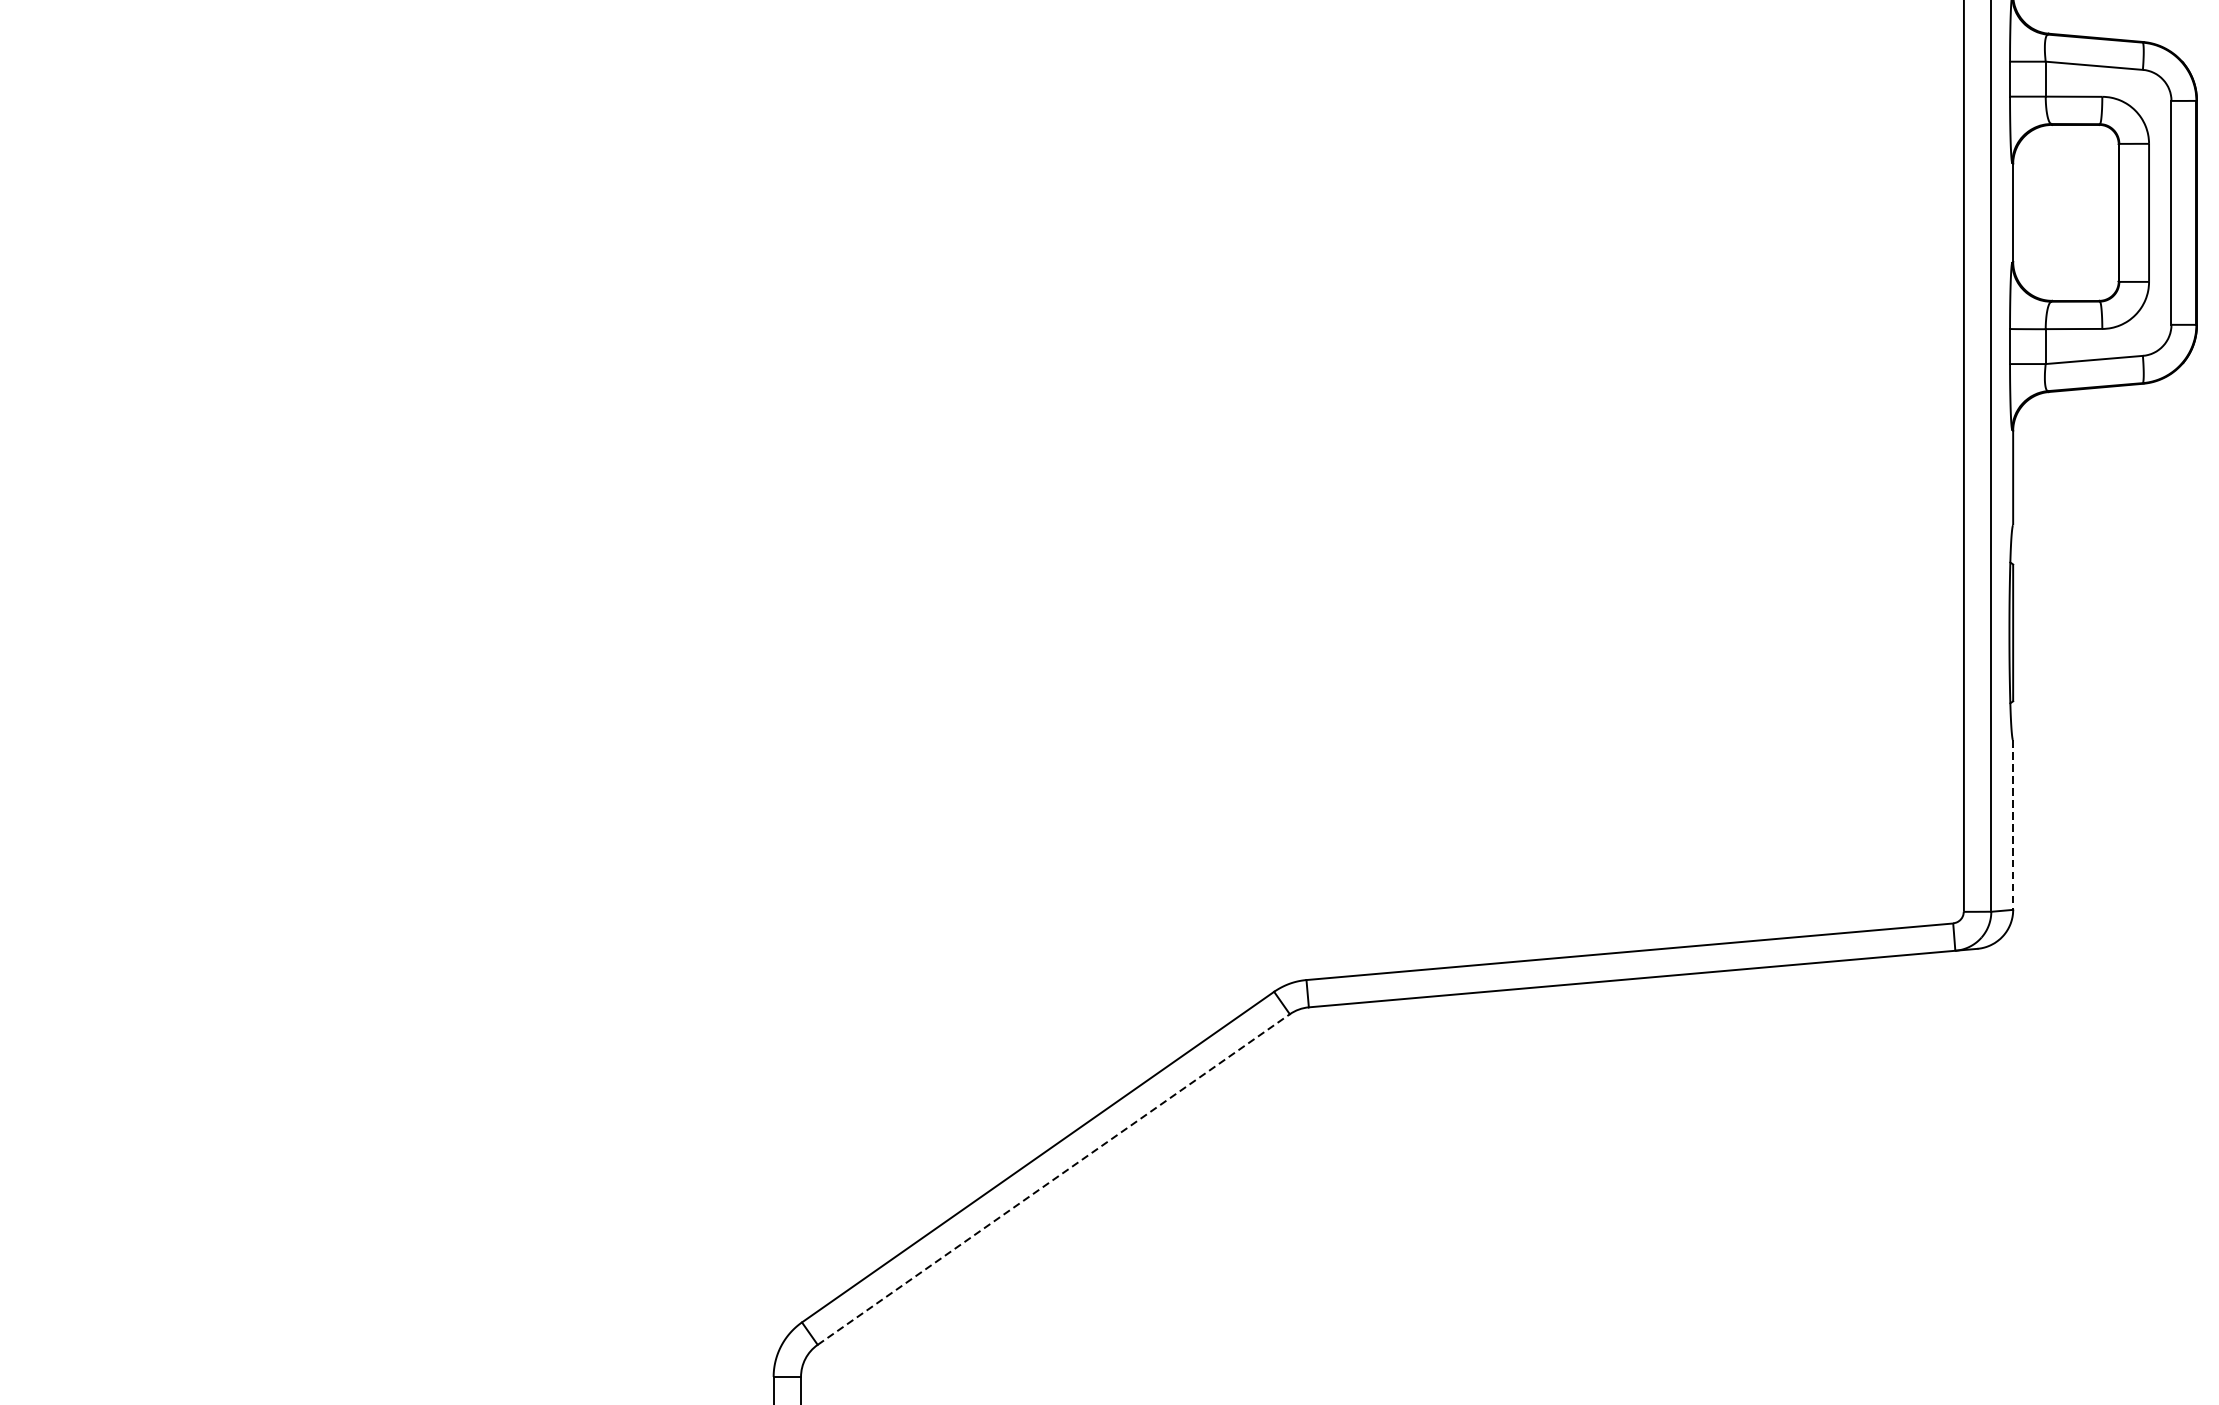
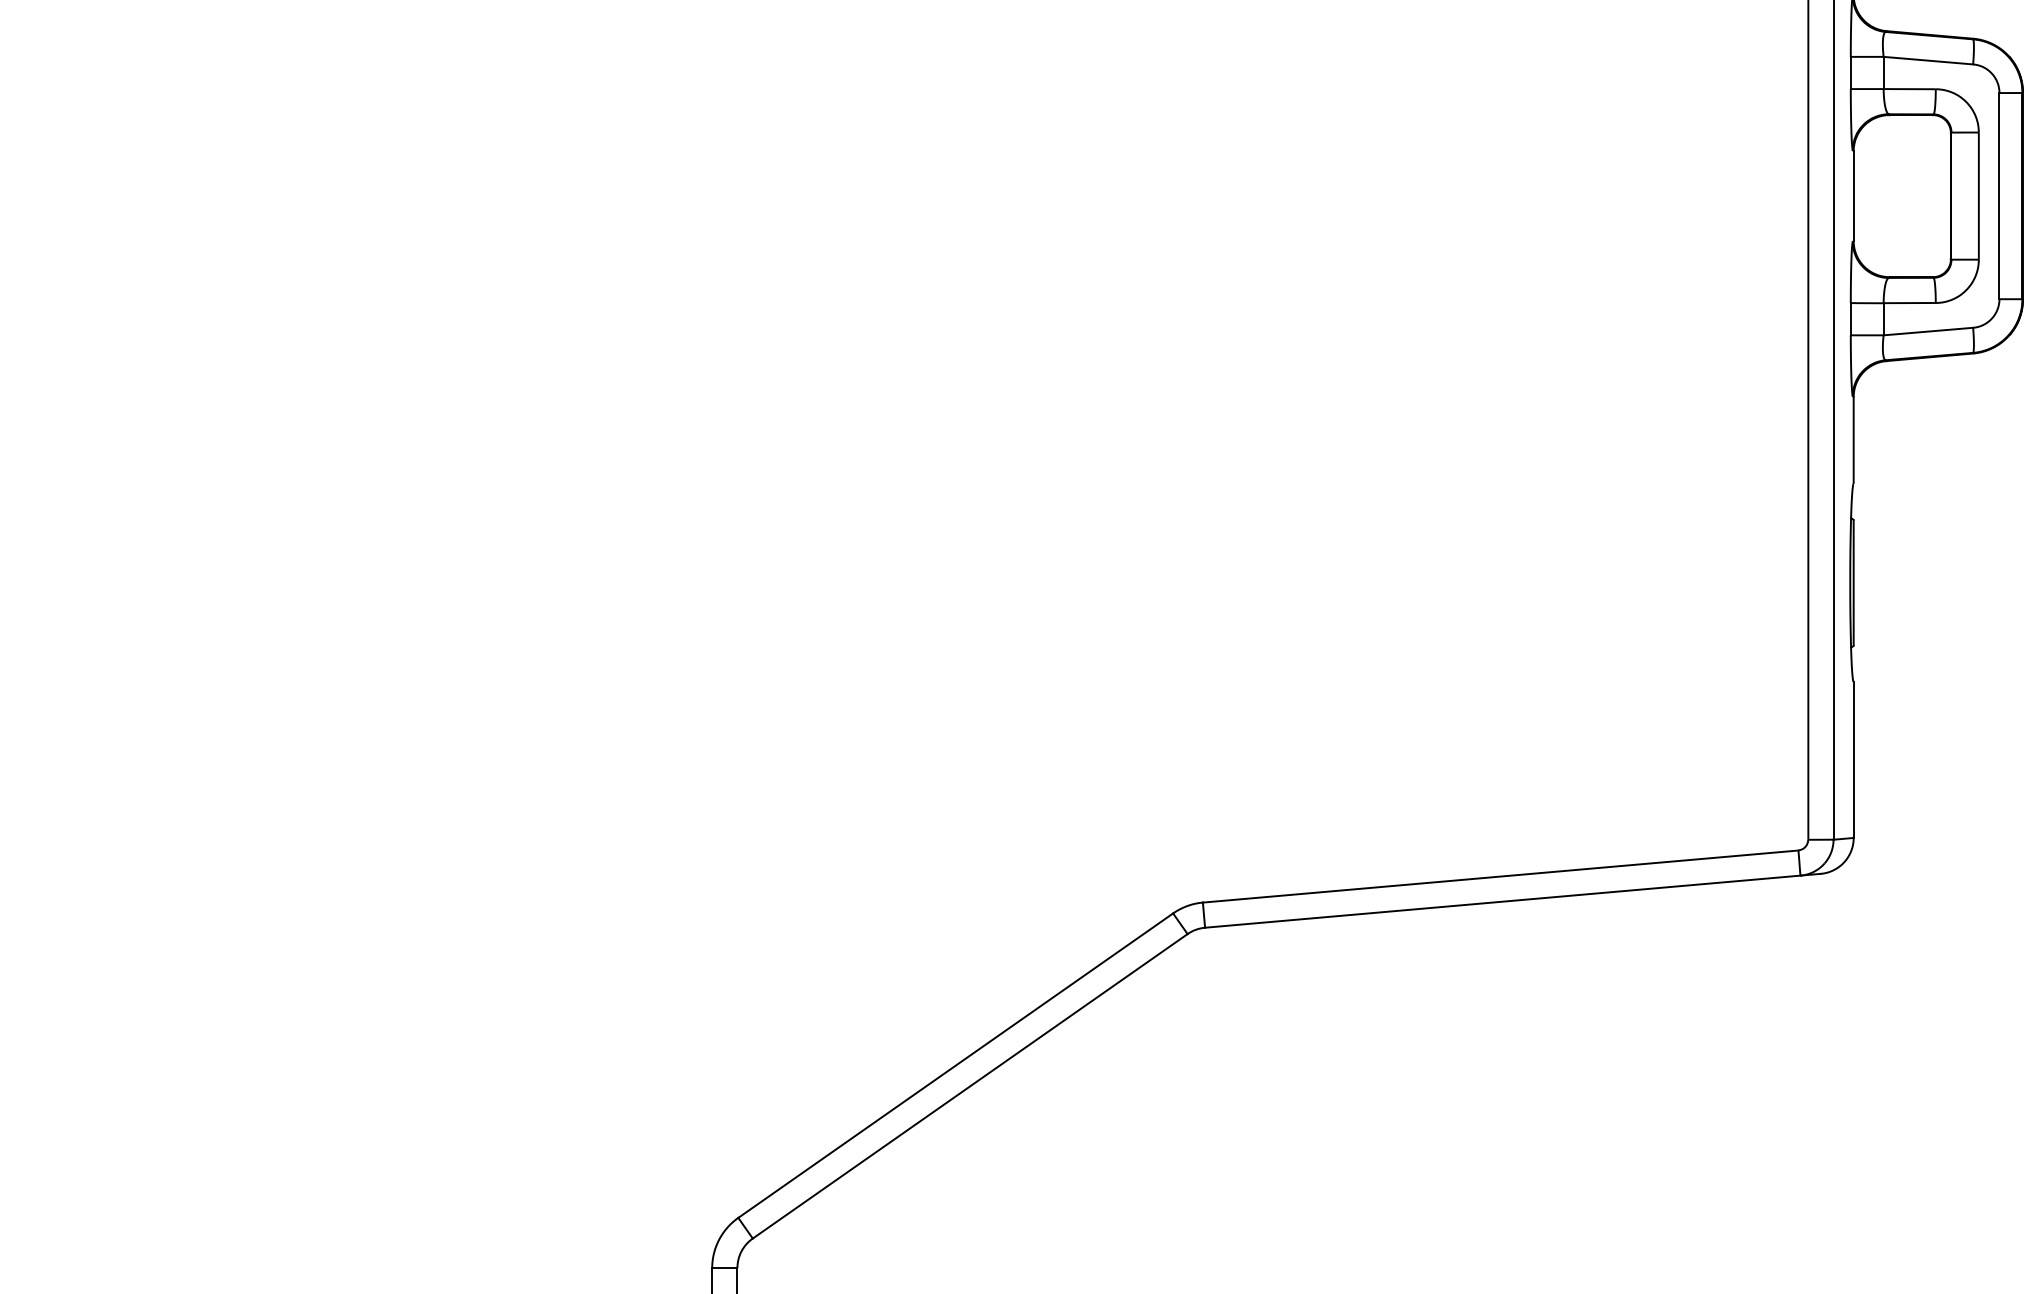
line: (2012, 825) -> (1853, 760), dashed -> solid
line: (1054, 1179) -> (970, 1086), dashed -> solid

